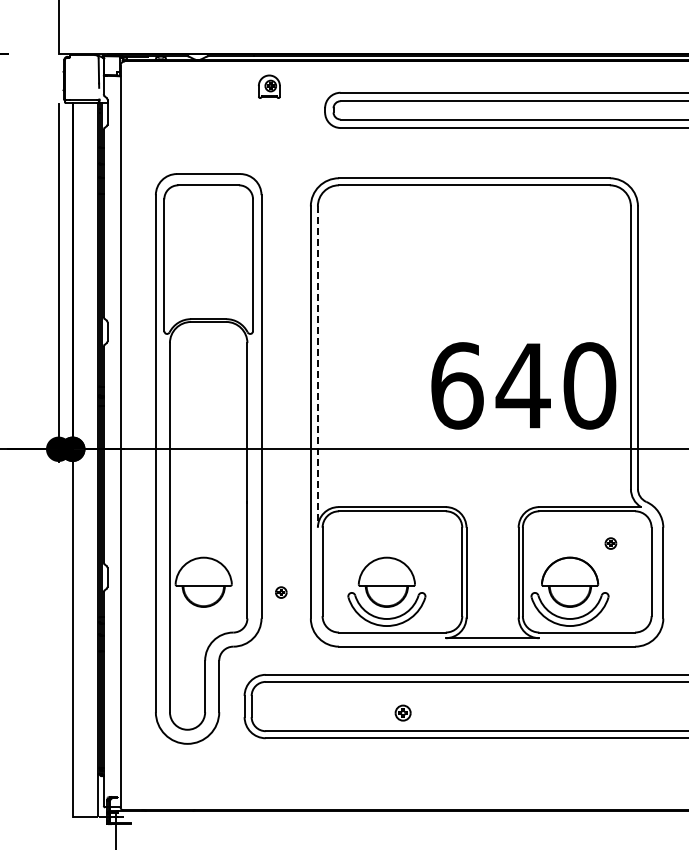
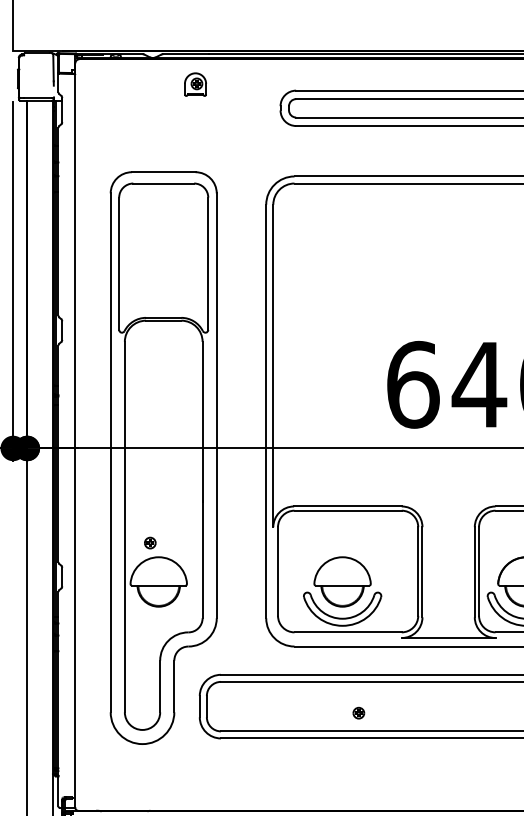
part: (269, 86) -> (195, 84), moved
line: (317, 367) -> (272, 366), dashed -> solid
part: (281, 592) -> (150, 543), moved
part: (402, 712) -> (358, 712), size x0.71

